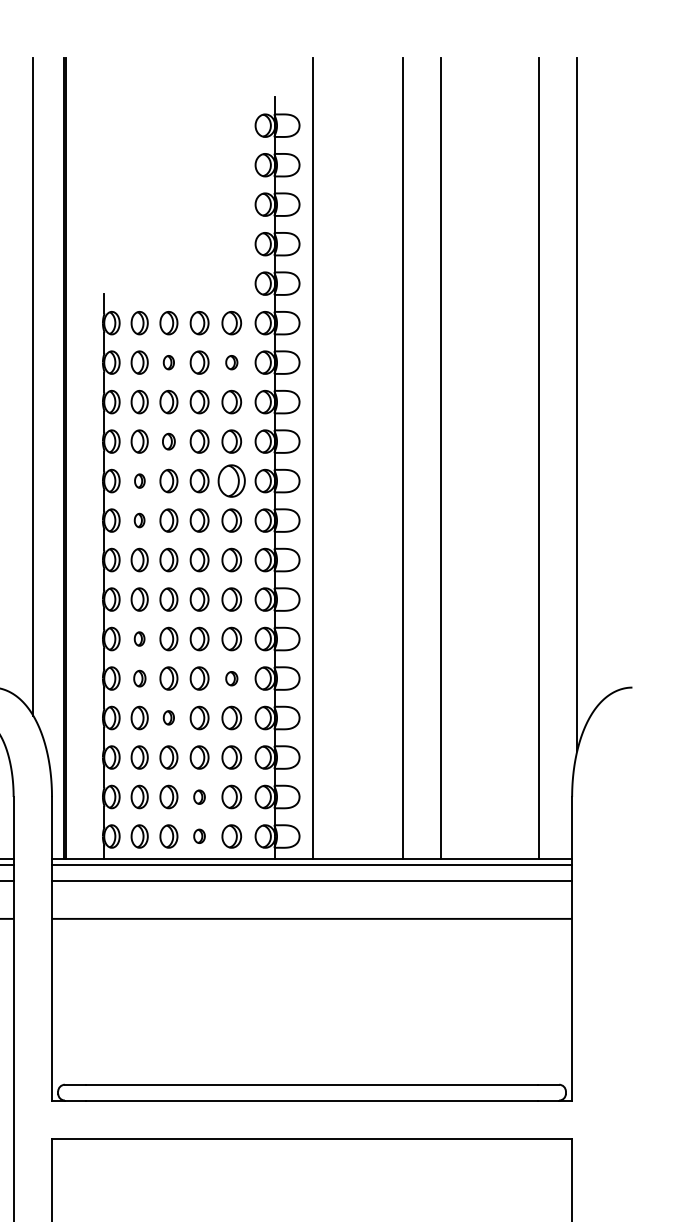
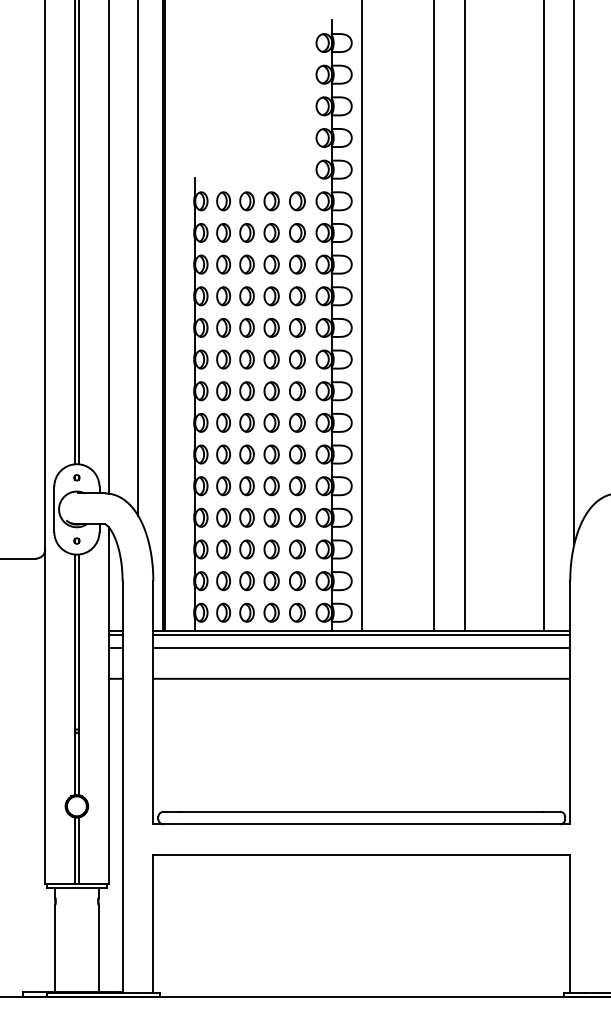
part: (168, 362) -> (246, 232), size x1.67
part: (231, 362) -> (297, 232), size x1.67
part: (168, 441) -> (246, 296), size x1.43
part: (139, 480) -> (223, 327), size x1.67
part: (231, 480) -> (297, 327), size x0.71
part: (139, 520) -> (223, 359), size x1.67
part: (139, 639) -> (223, 454), size x1.67
part: (139, 678) -> (223, 486), size x1.43
part: (231, 678) -> (297, 486), size x1.67
part: (168, 717) -> (246, 517), size x1.67
part: (199, 797) -> (271, 581), size x1.67
part: (199, 836) -> (271, 612), size x1.67

